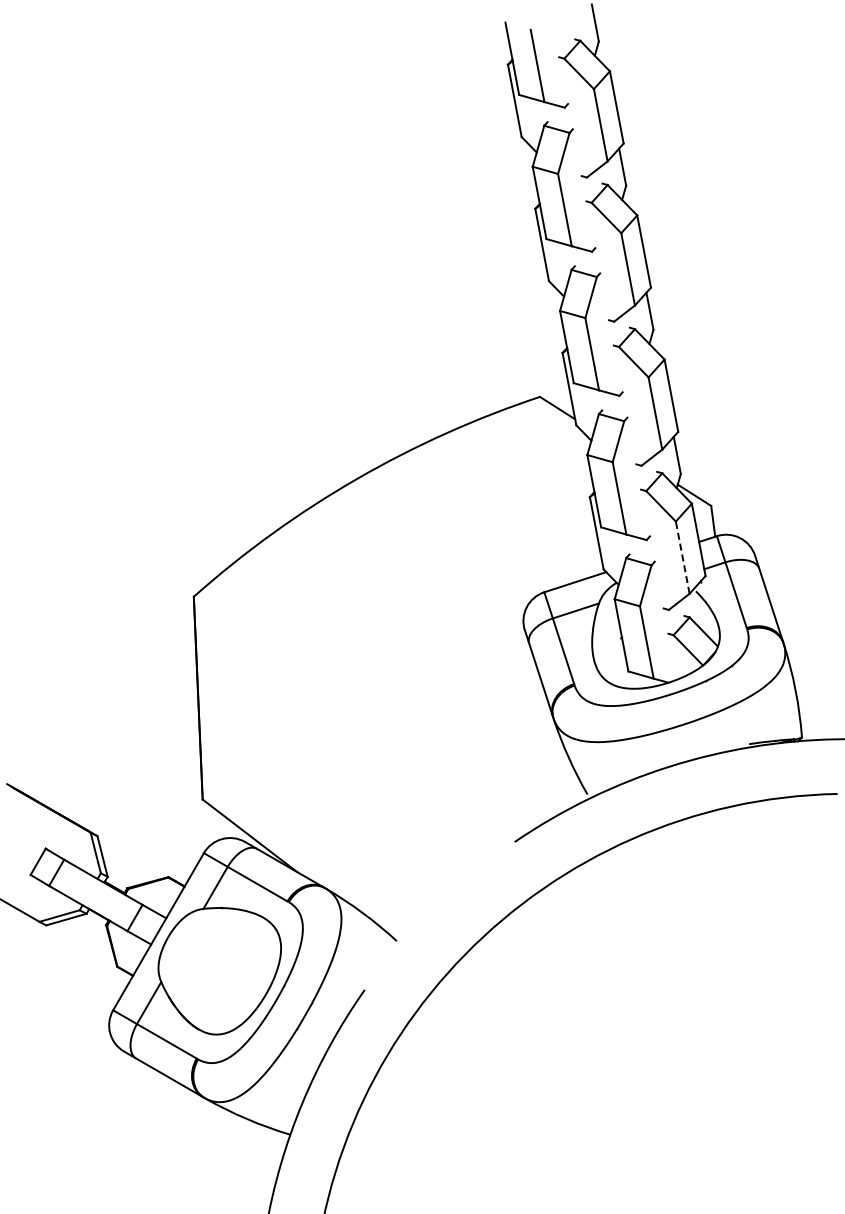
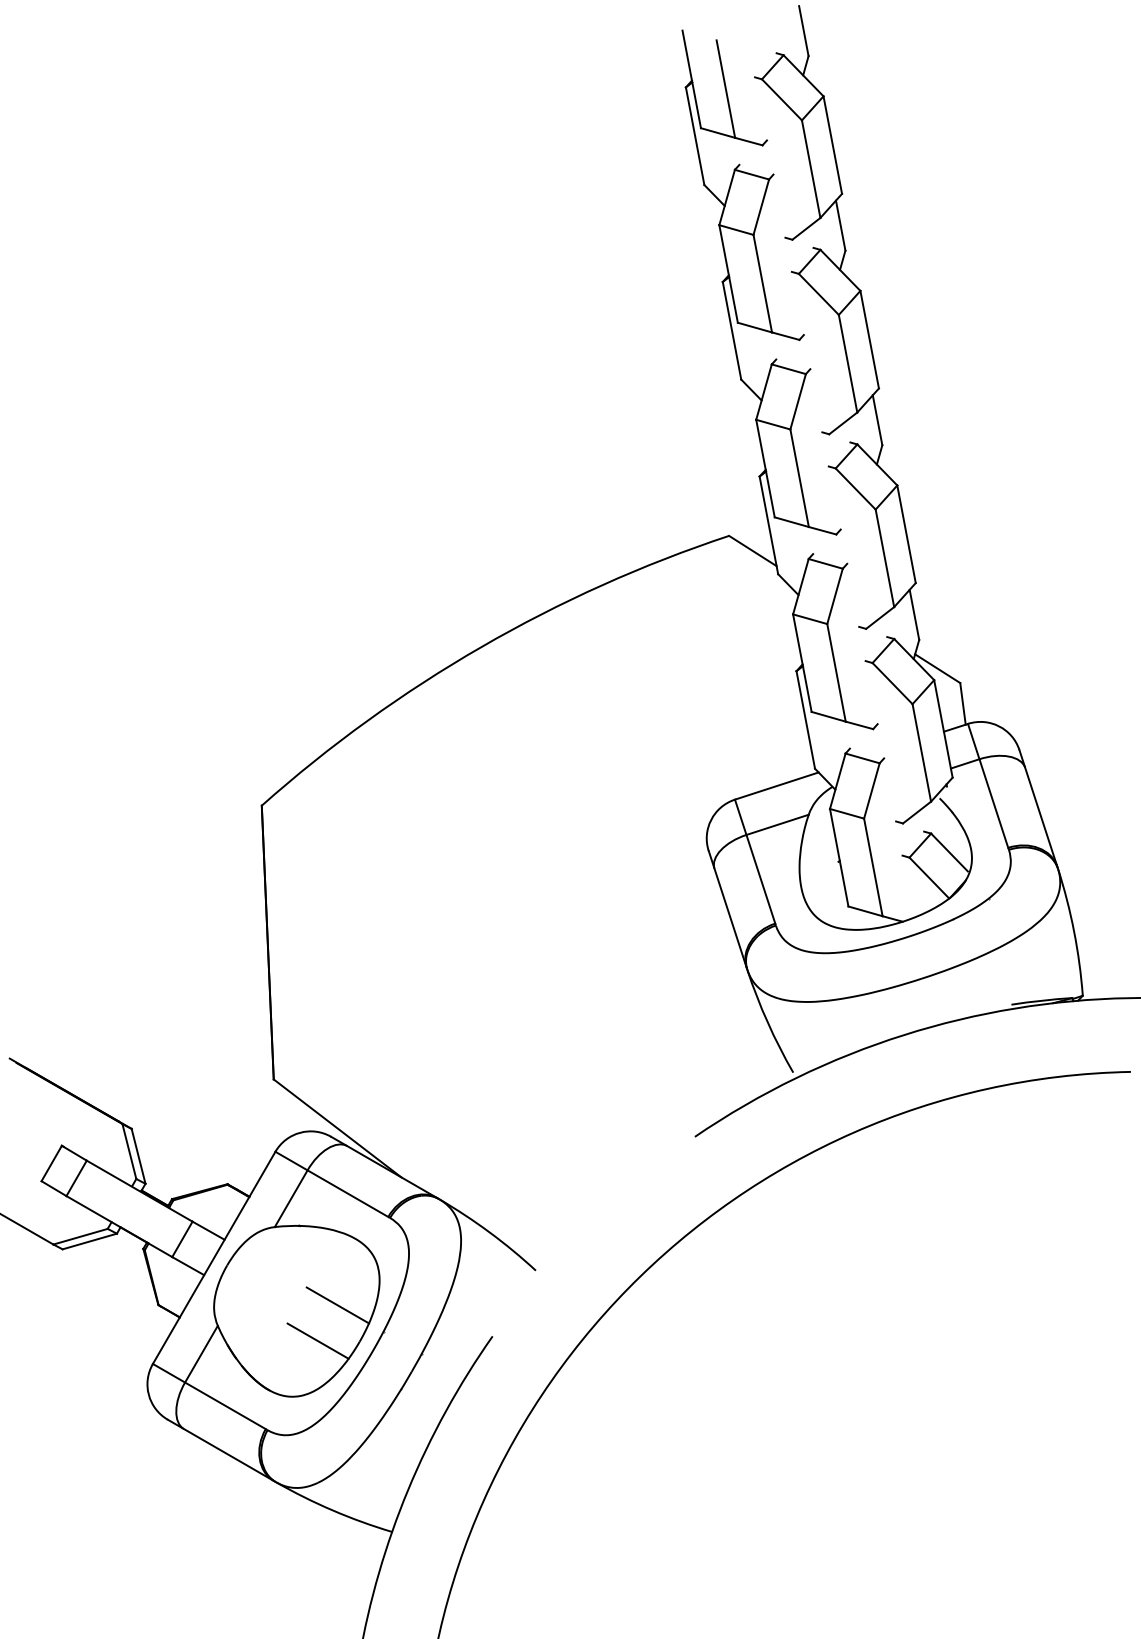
line: (682, 557) -> (921, 752), dashed -> solid
line: (250, 966) -> (338, 1304), added
line: (235, 993) -> (318, 1341), added

